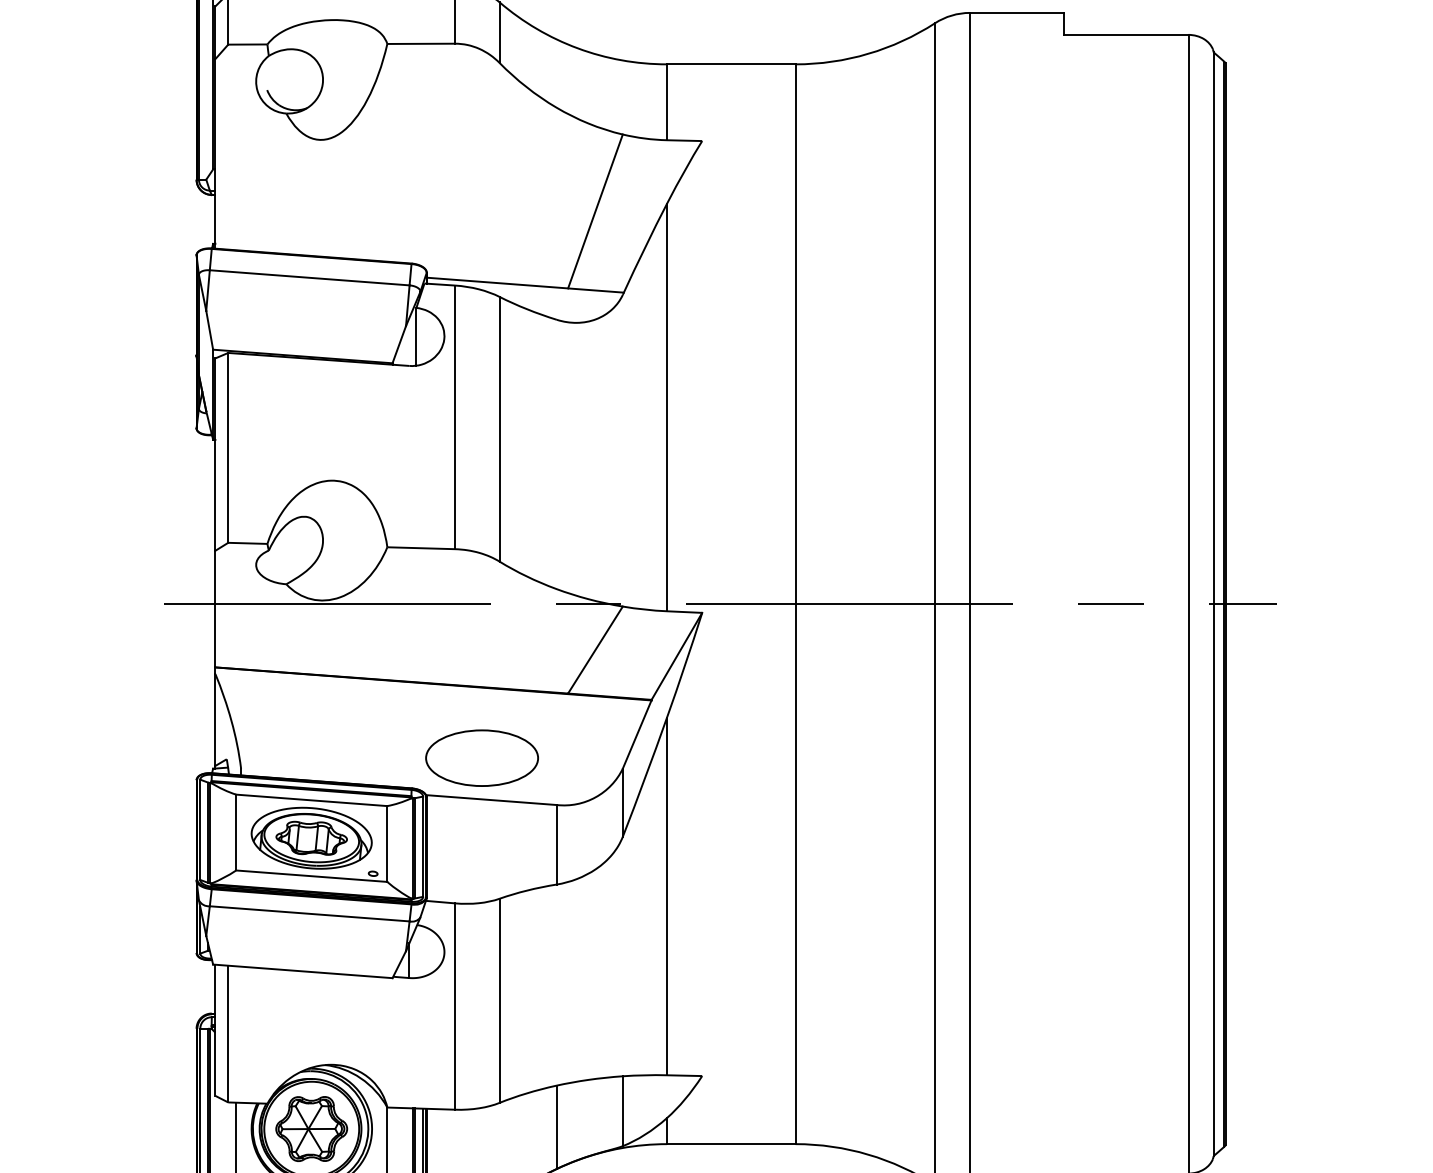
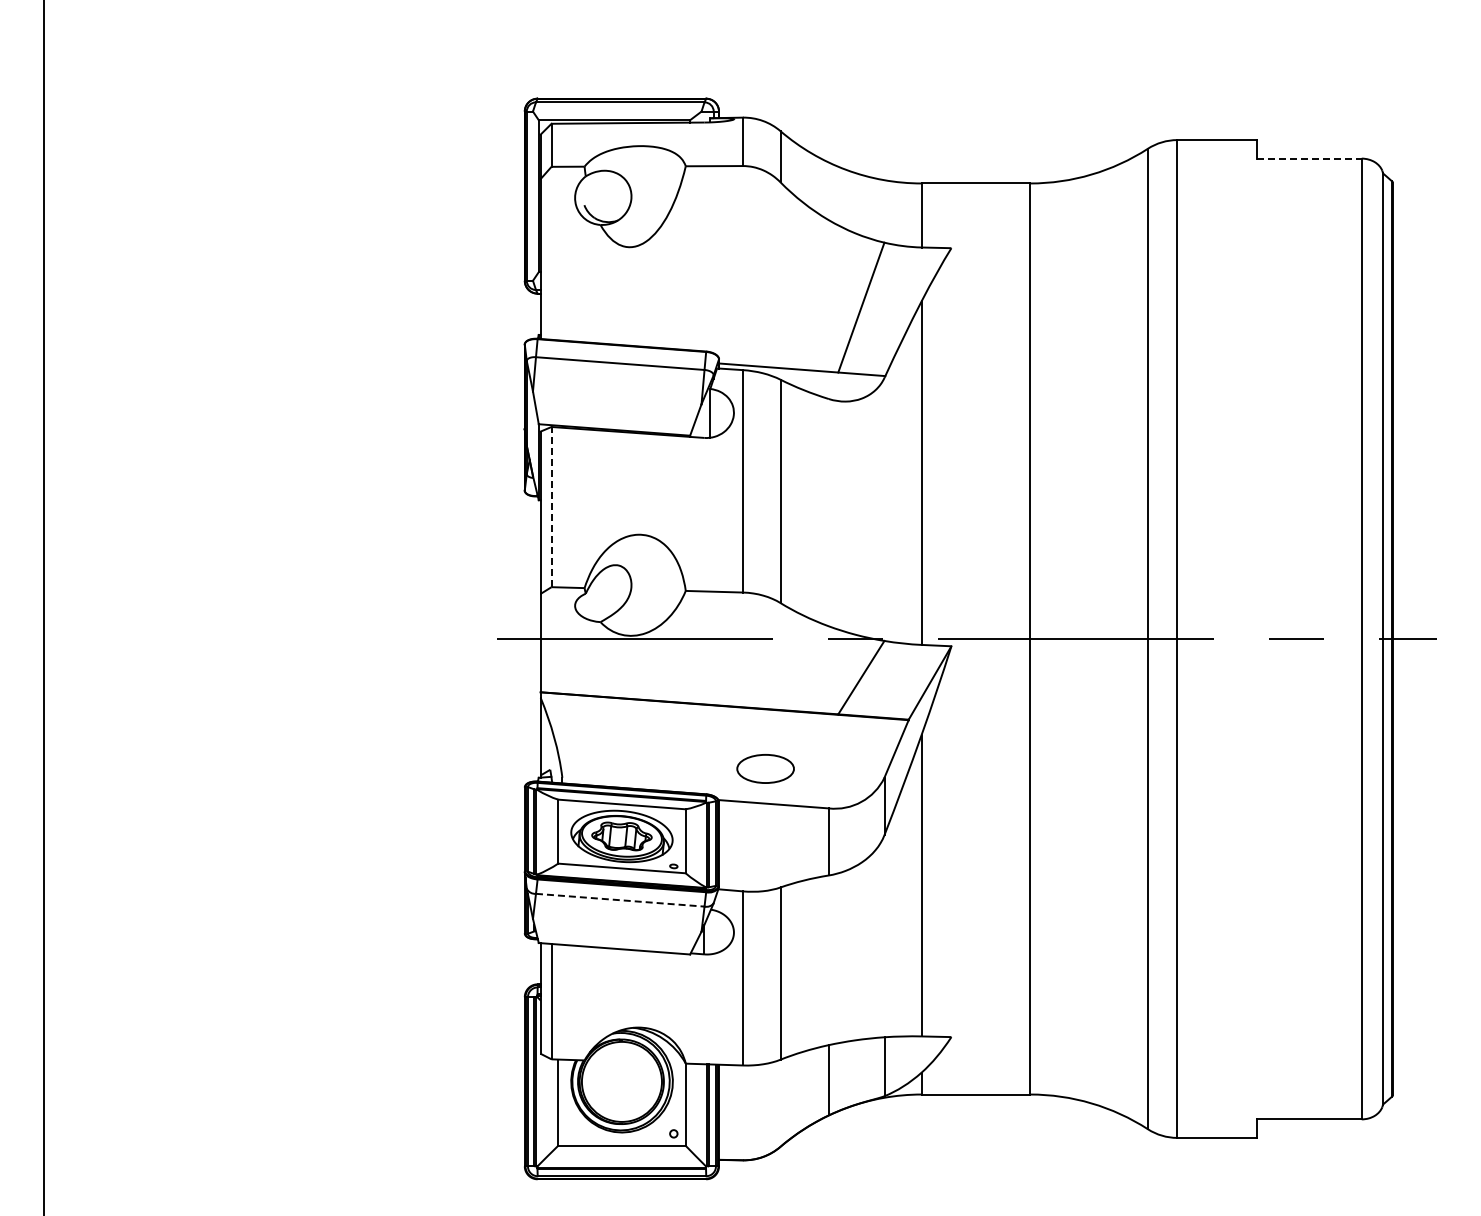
line: (1126, 34) -> (1309, 158), solid -> dashed
line: (228, 447) -> (551, 506), solid -> dashed
part: (481, 757) -> (765, 768), size x0.6
line: (309, 914) -> (620, 900), solid -> dashed
part: (311, 1128) -> (621, 1081), removed

